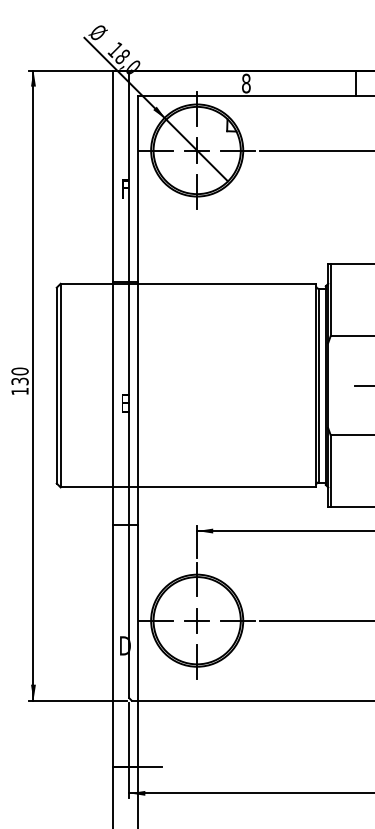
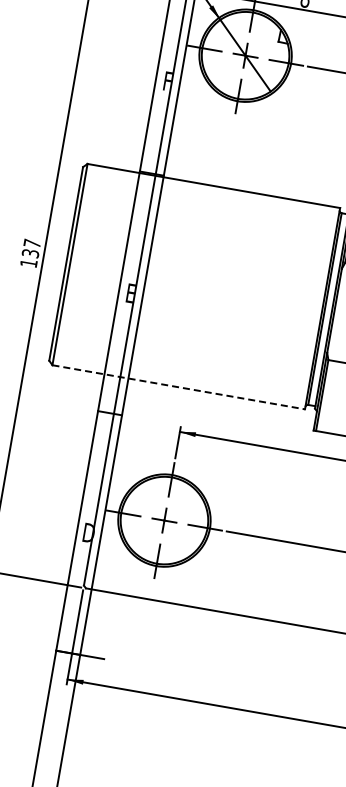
text: (19, 371) -> (31, 243), 130 -> 137
line: (188, 487) -> (178, 387), solid -> dashed

